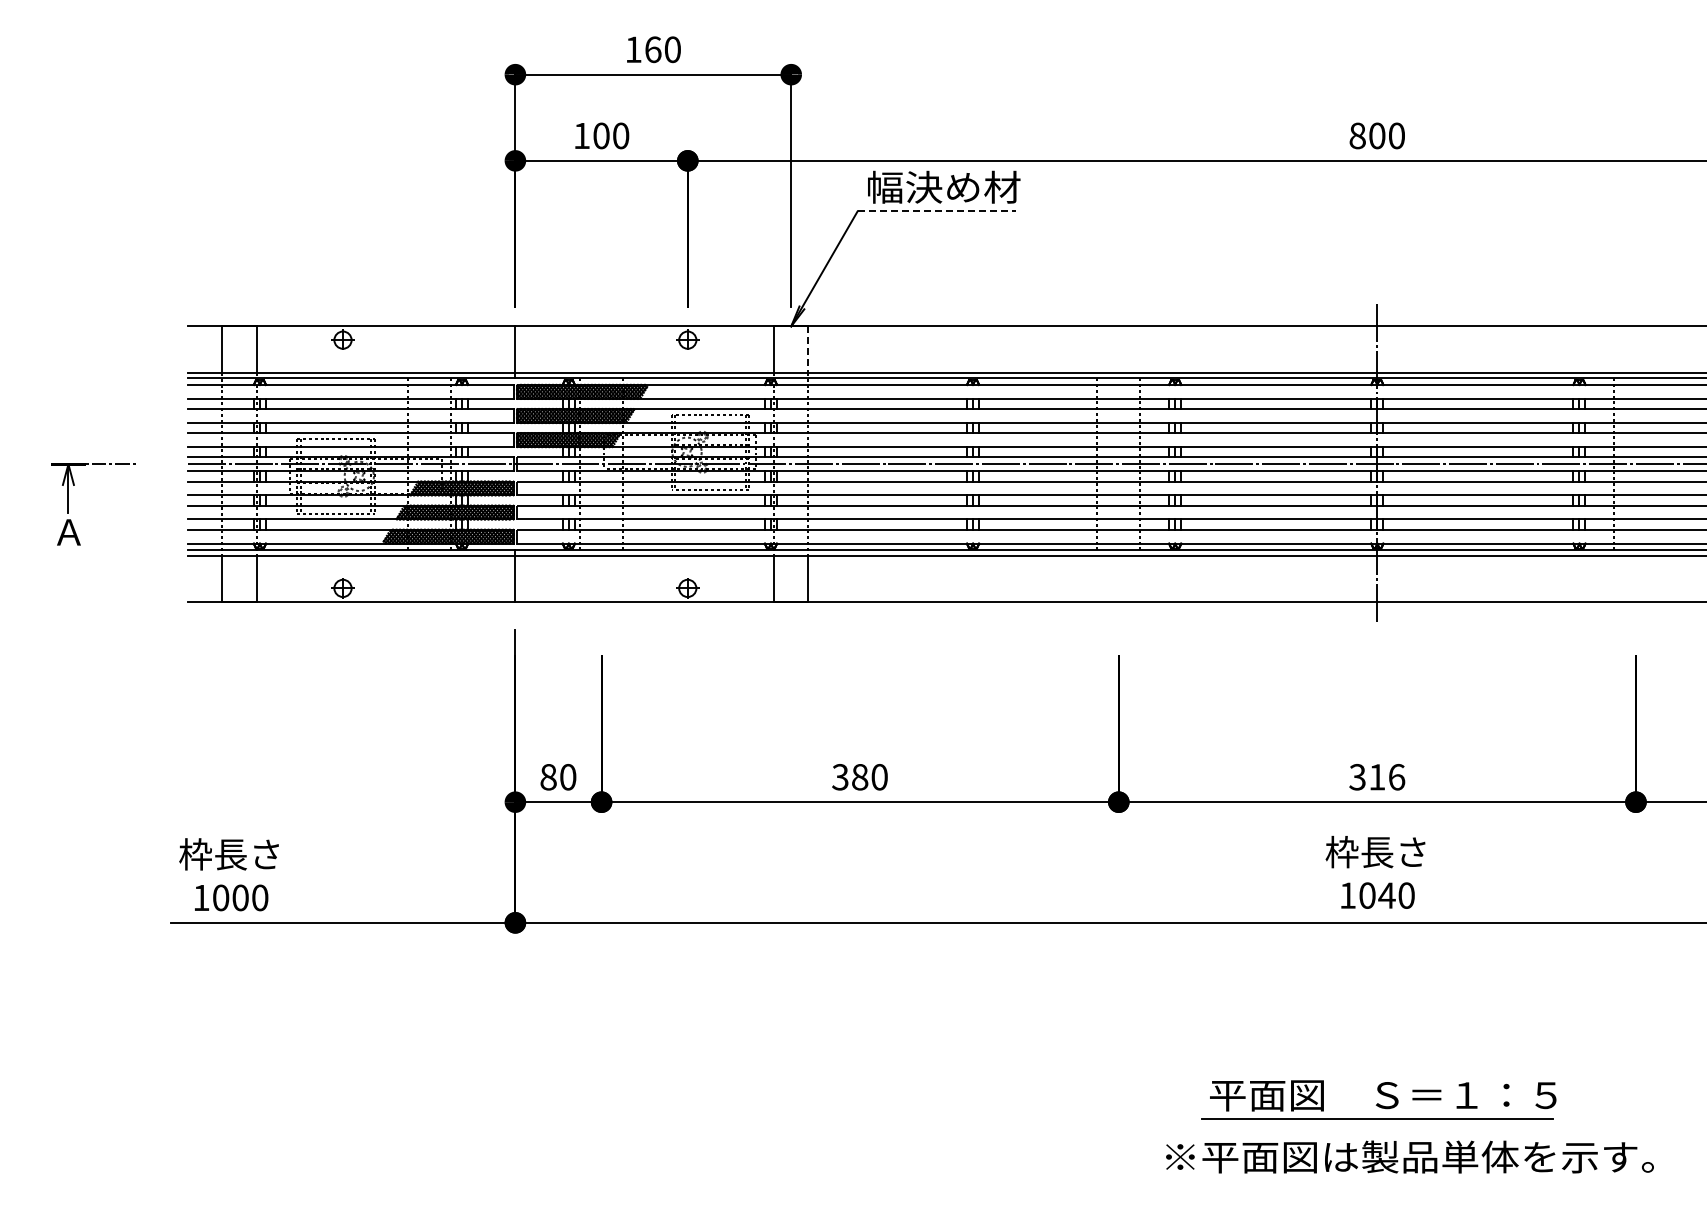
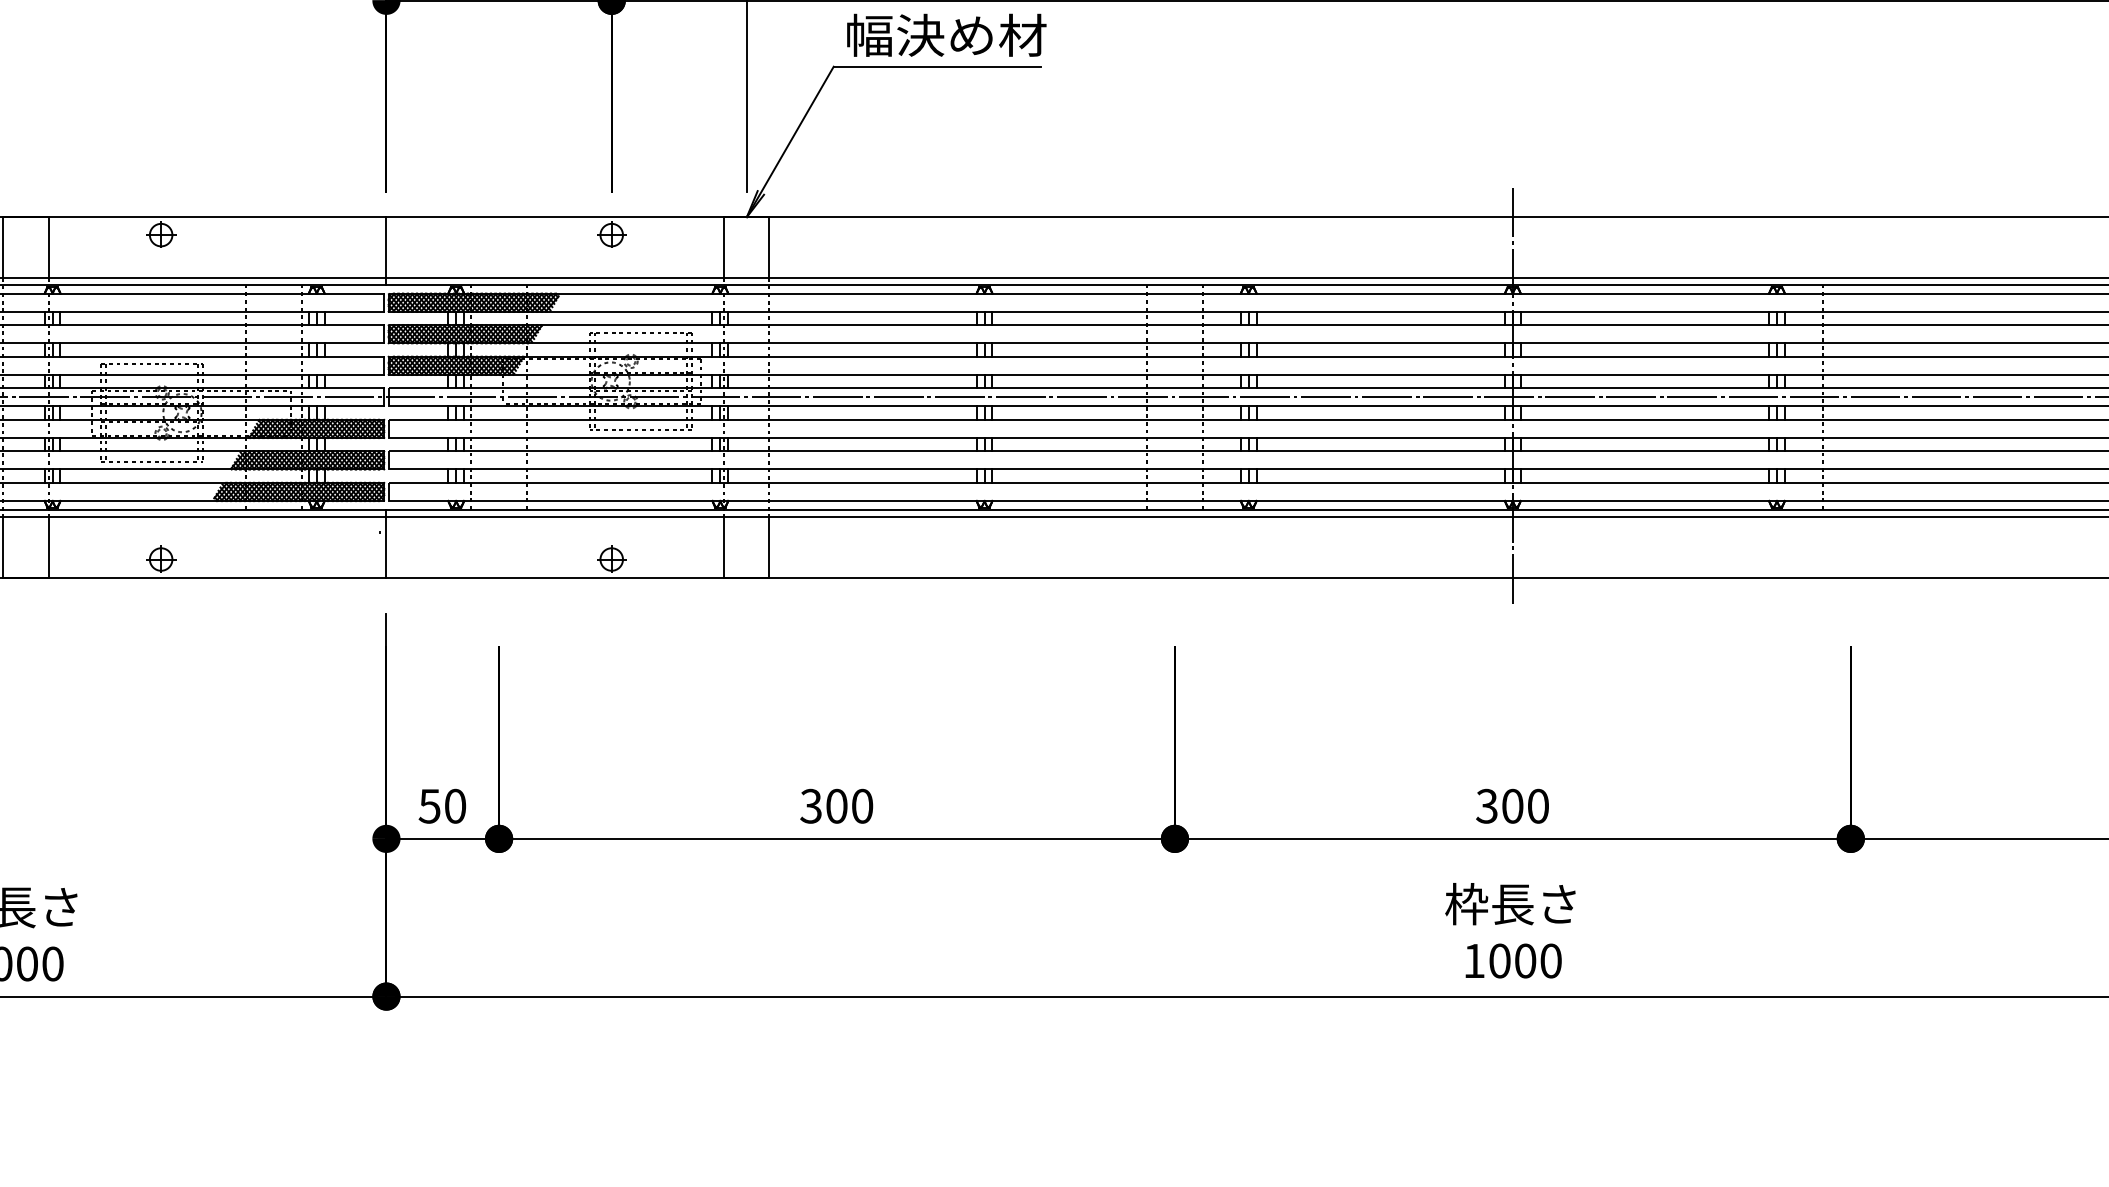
line: (937, 211) -> (938, 66), dashed -> solid
line: (808, 350) -> (769, 248), dashed -> solid
text: (548, 777) -> (429, 806), 80 -> 50
text: (860, 777) -> (837, 806), 380 -> 300
text: (1387, 777) -> (1526, 806), 316 -> 300
text: (1386, 895) -> (1524, 960), 1040 -> 1000

